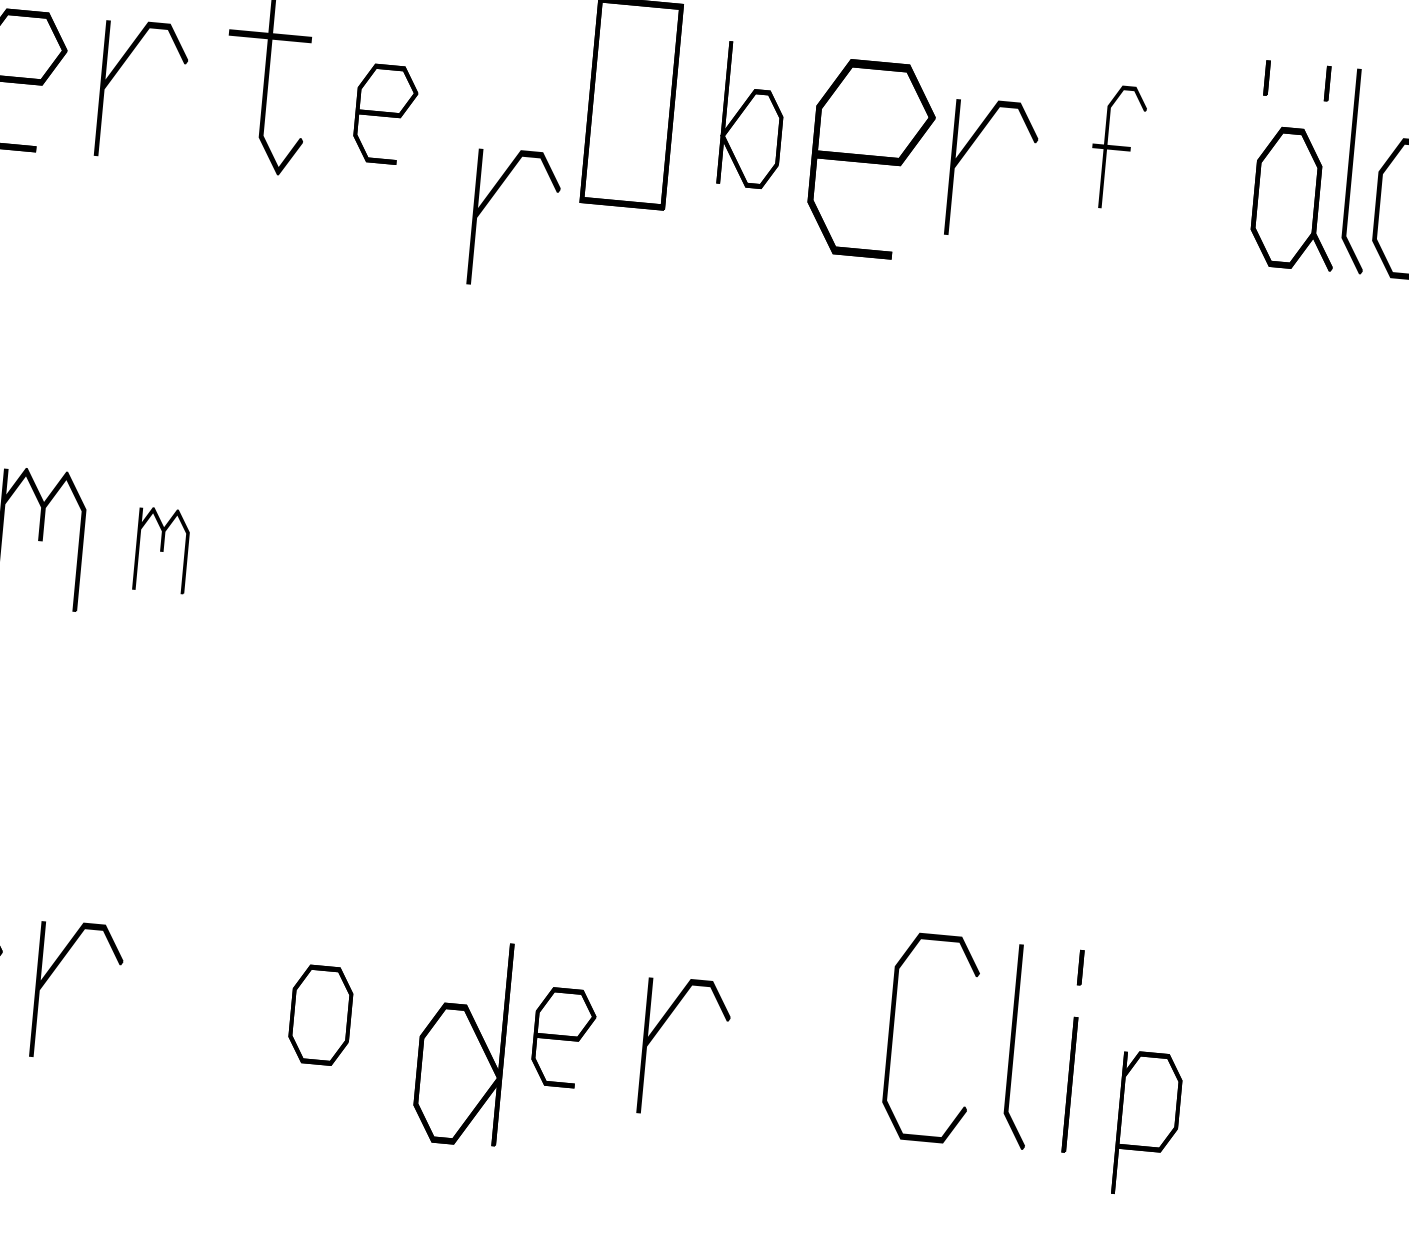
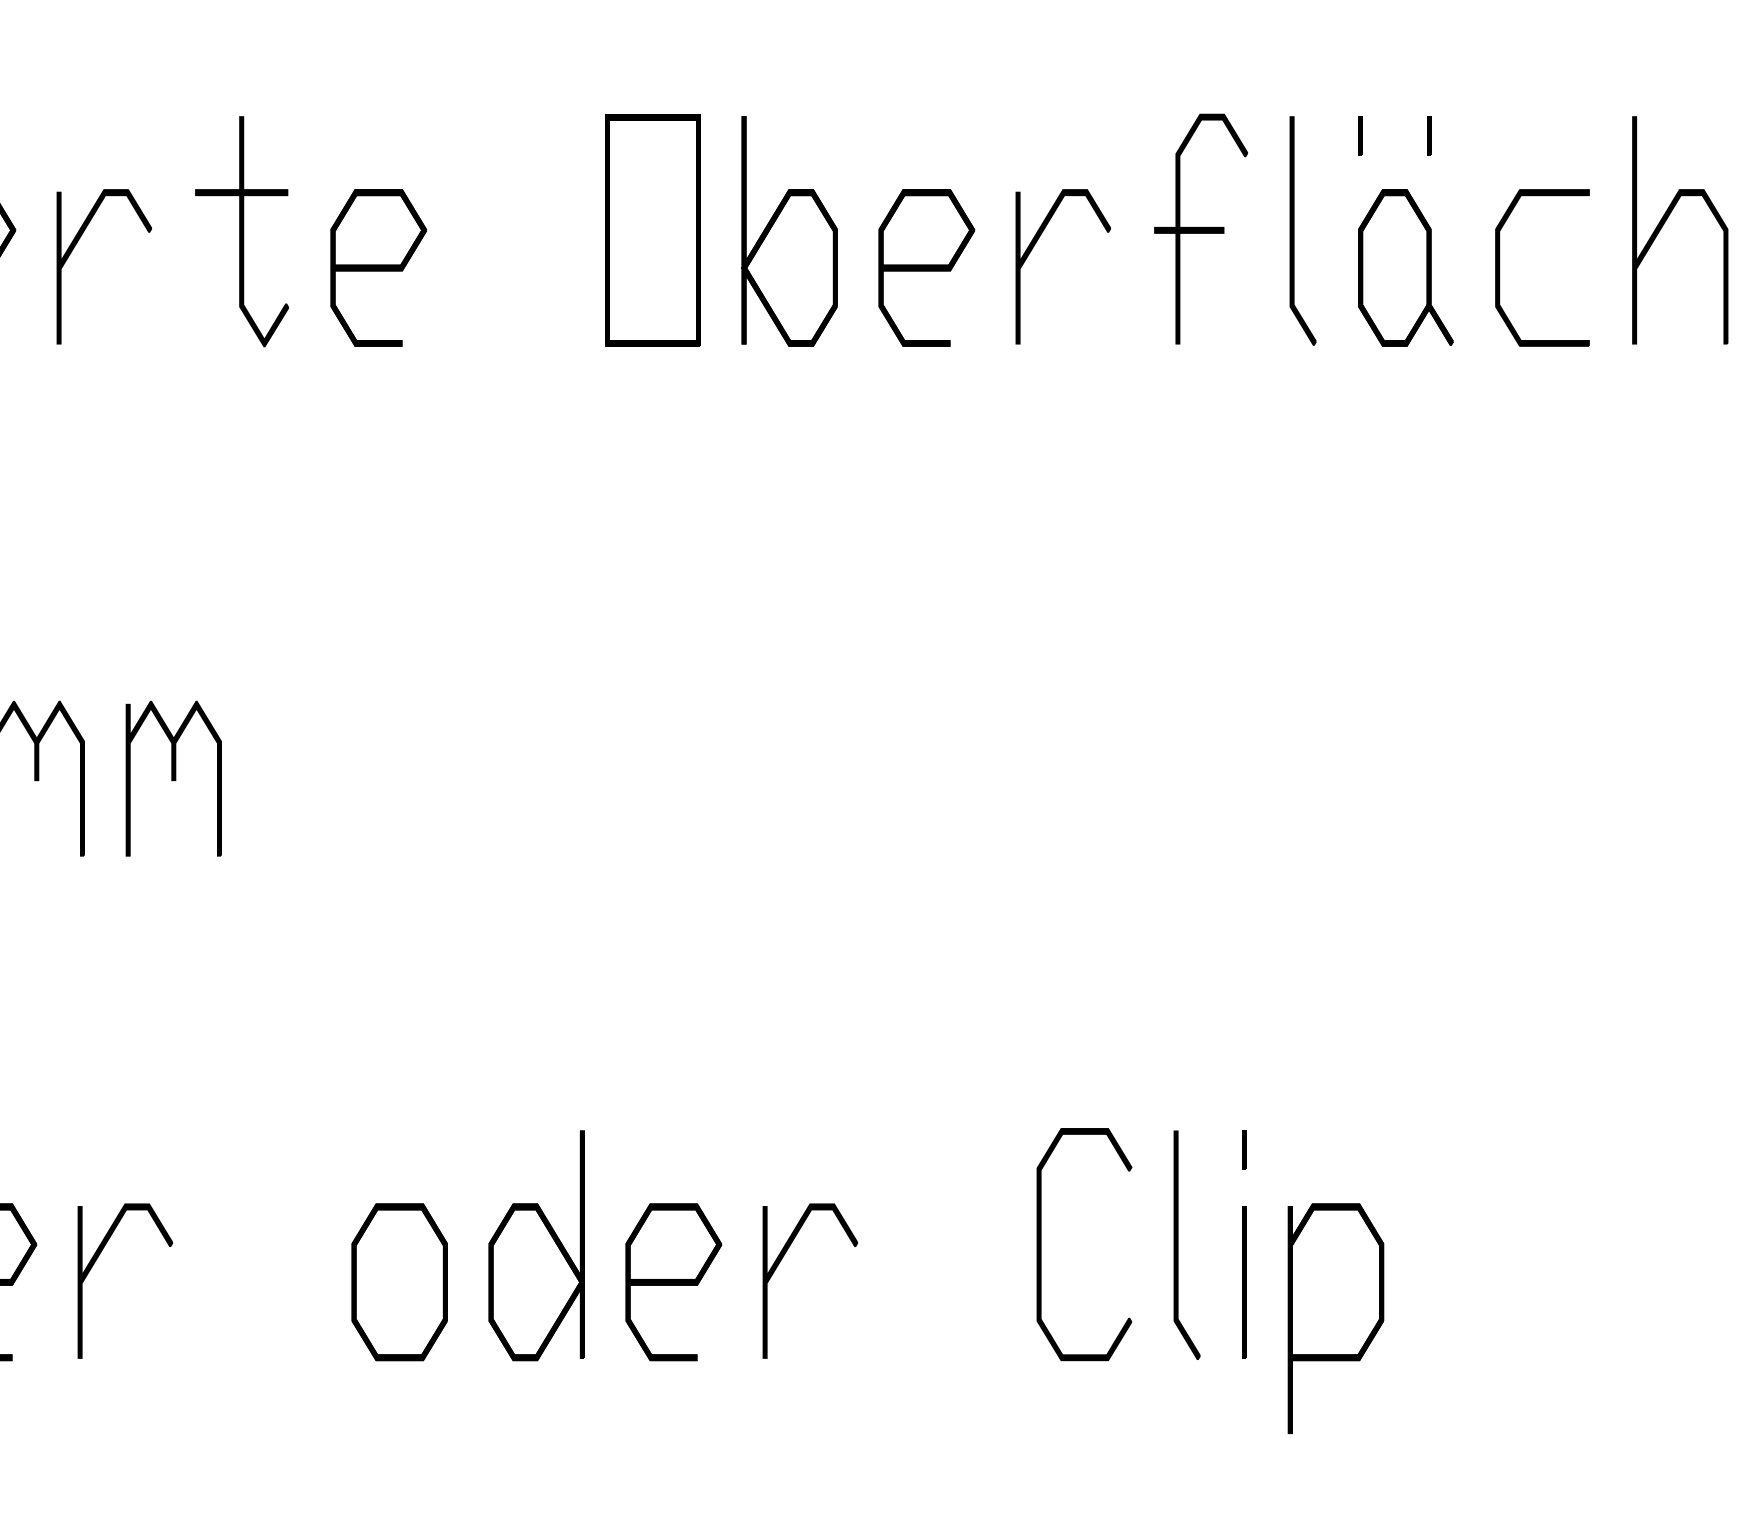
part: (385, 113) -> (378, 267), size x1.43
part: (752, 115) -> (789, 231), size x1.43
part: (1117, 146) -> (1200, 228), size x1.67
part: (871, 158) -> (926, 267), size x0.71
part: (1352, 170) -> (1294, 230), moved
part: (490, 200) -> (504, 353), removed
part: (161, 550) -> (173, 778), size x1.67
part: (320, 1015) -> (399, 1282), size x1.43
part: (563, 1037) -> (673, 1282), size x1.43
part: (462, 1041) -> (536, 1245), moved
part: (1147, 1124) -> (1335, 1318), size x1.43

